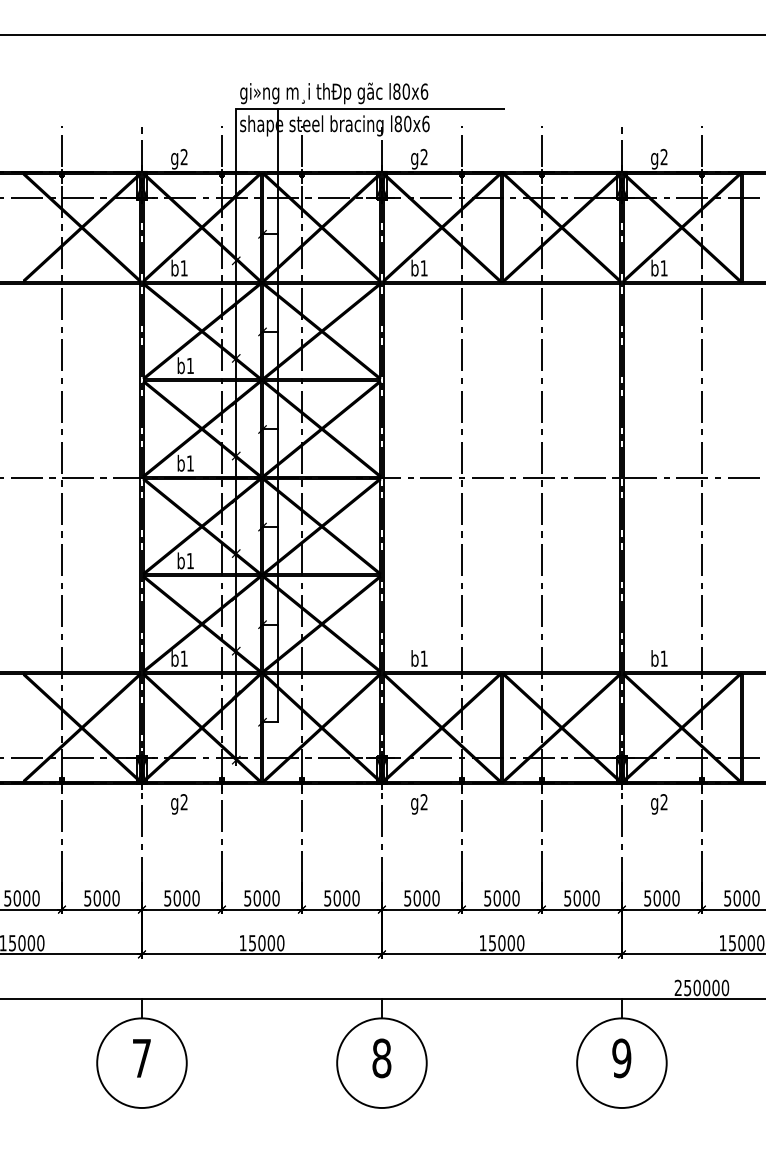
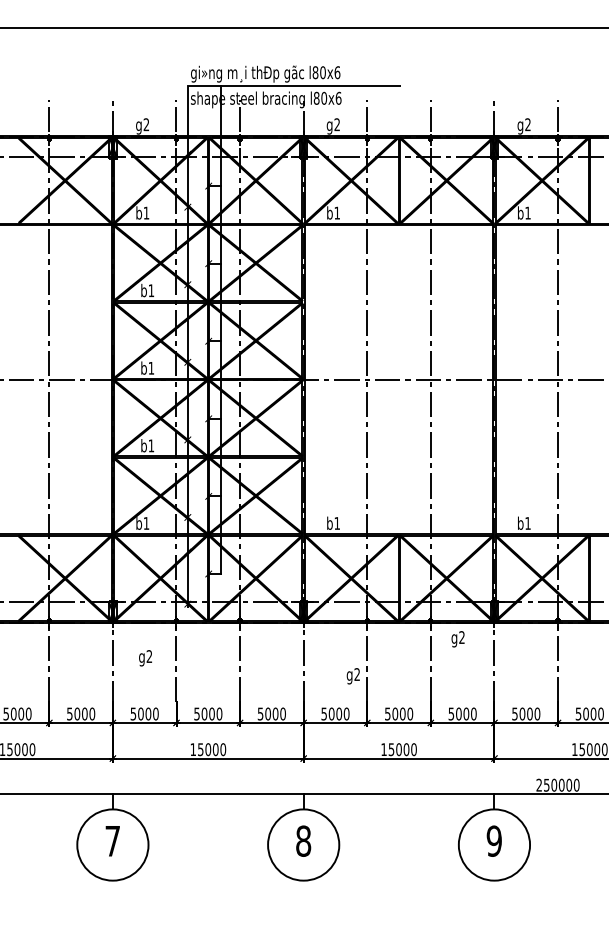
text: (179, 804) -> (145, 658), moved
text: (418, 804) -> (352, 676), moved
text: (658, 804) -> (457, 639), moved

